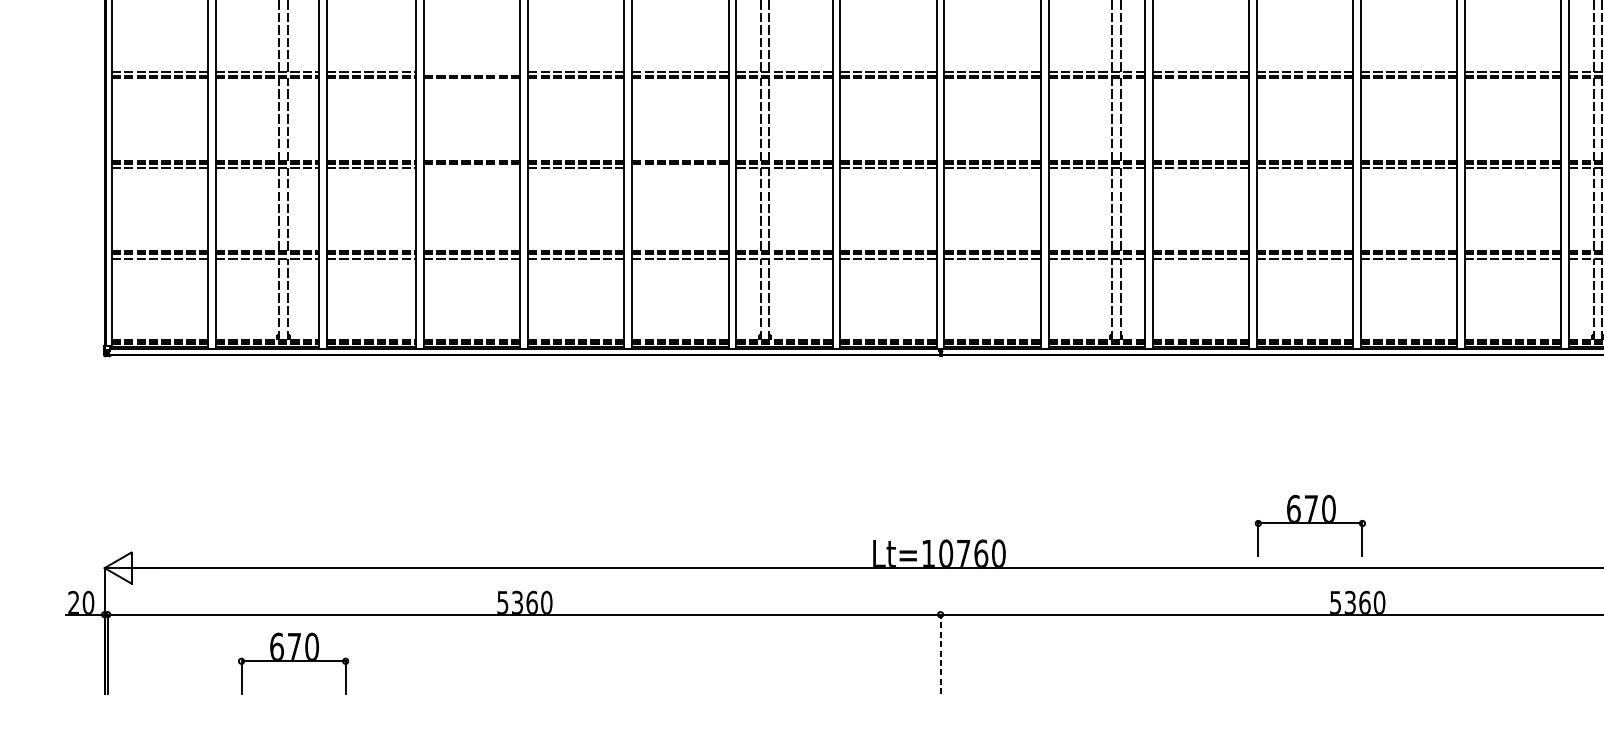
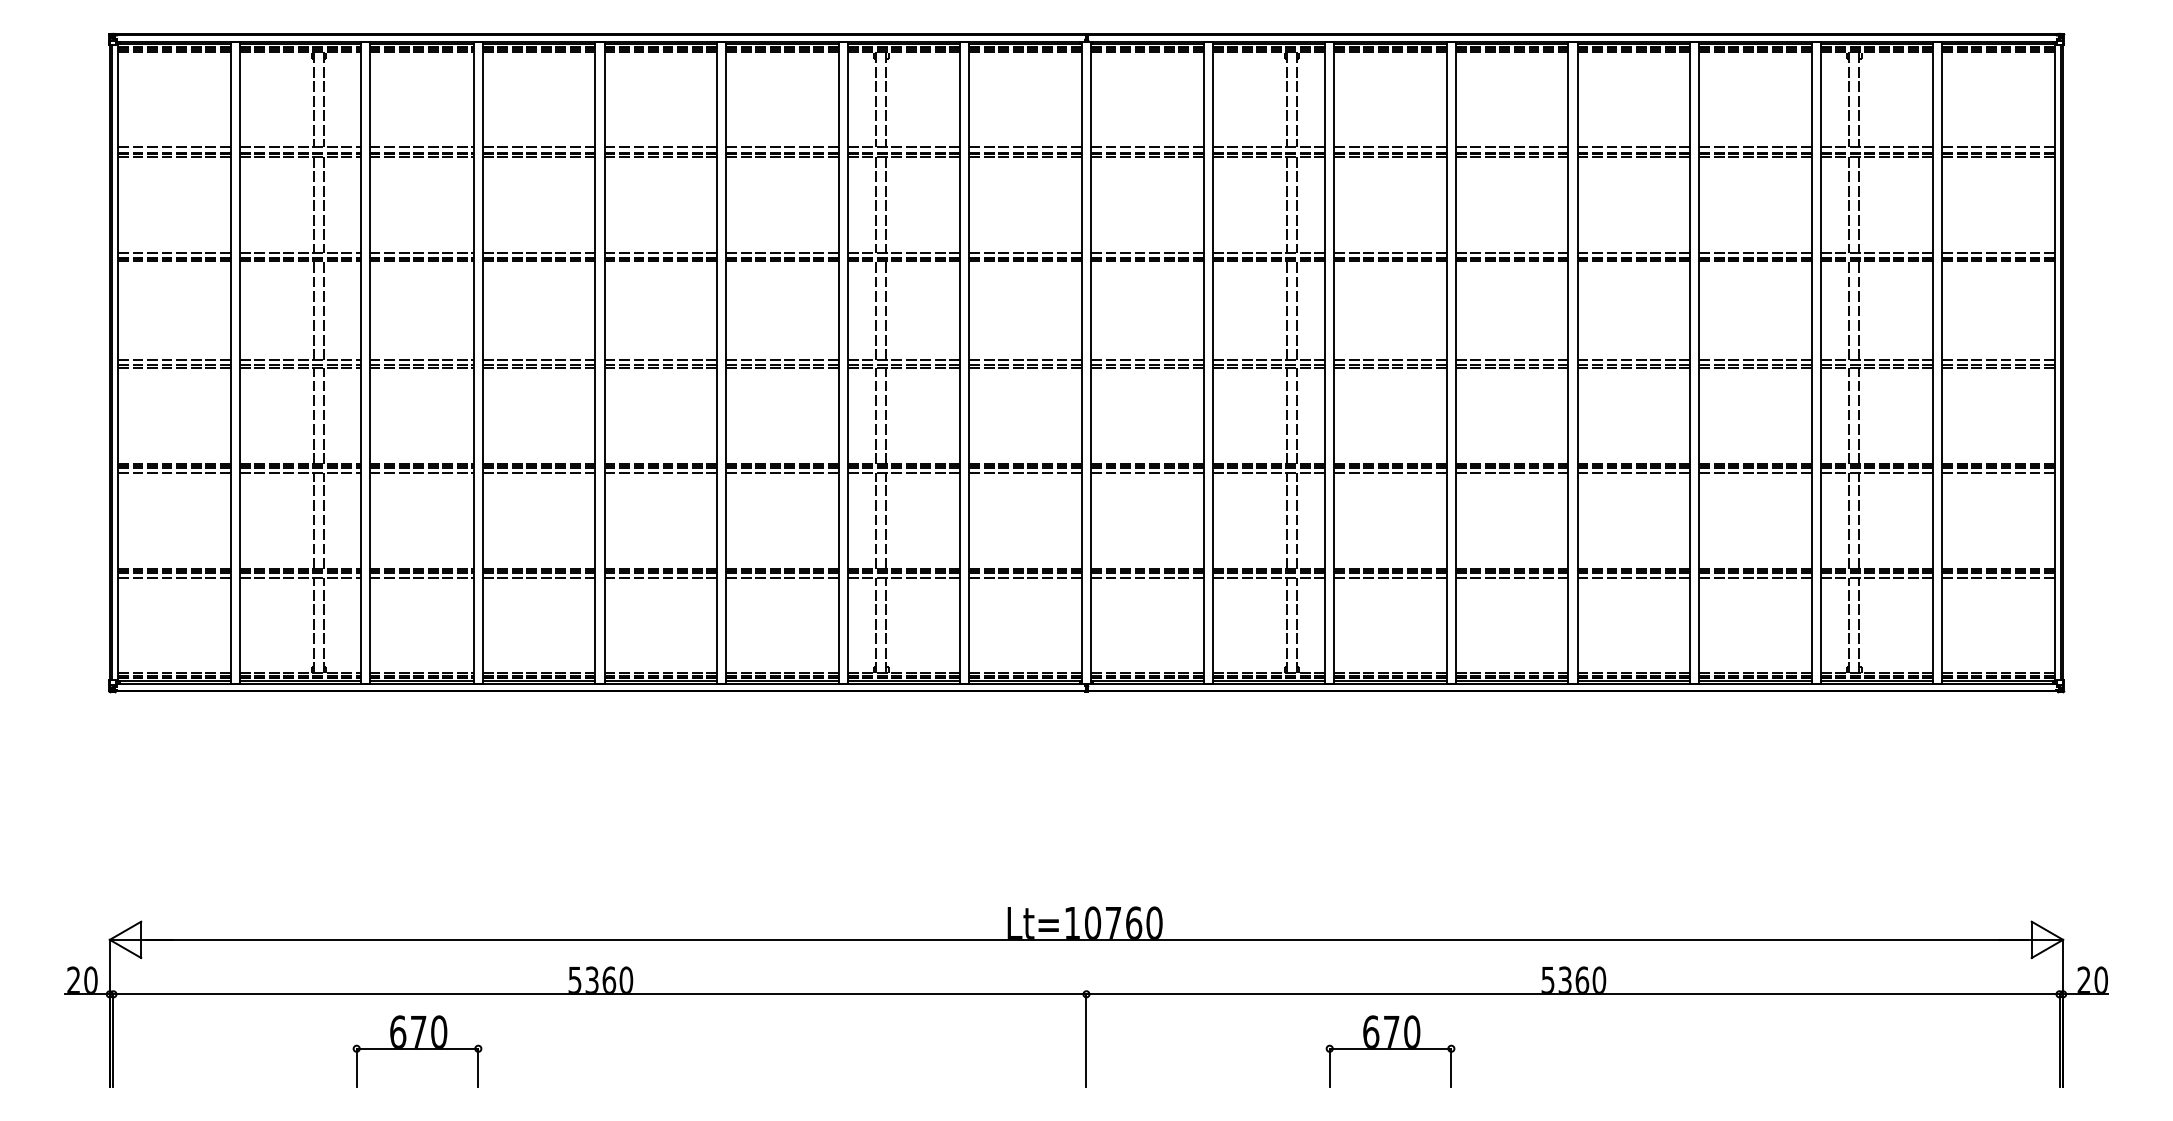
line: (471, 72) -> (538, 360), added
line: (471, 168) -> (538, 472), added
line: (680, 168) -> (782, 472), added
part: (1310, 525) -> (1390, 1051), moved
line: (940, 654) -> (1086, 1040), dashed -> solid
part: (293, 663) -> (417, 1051), moved

